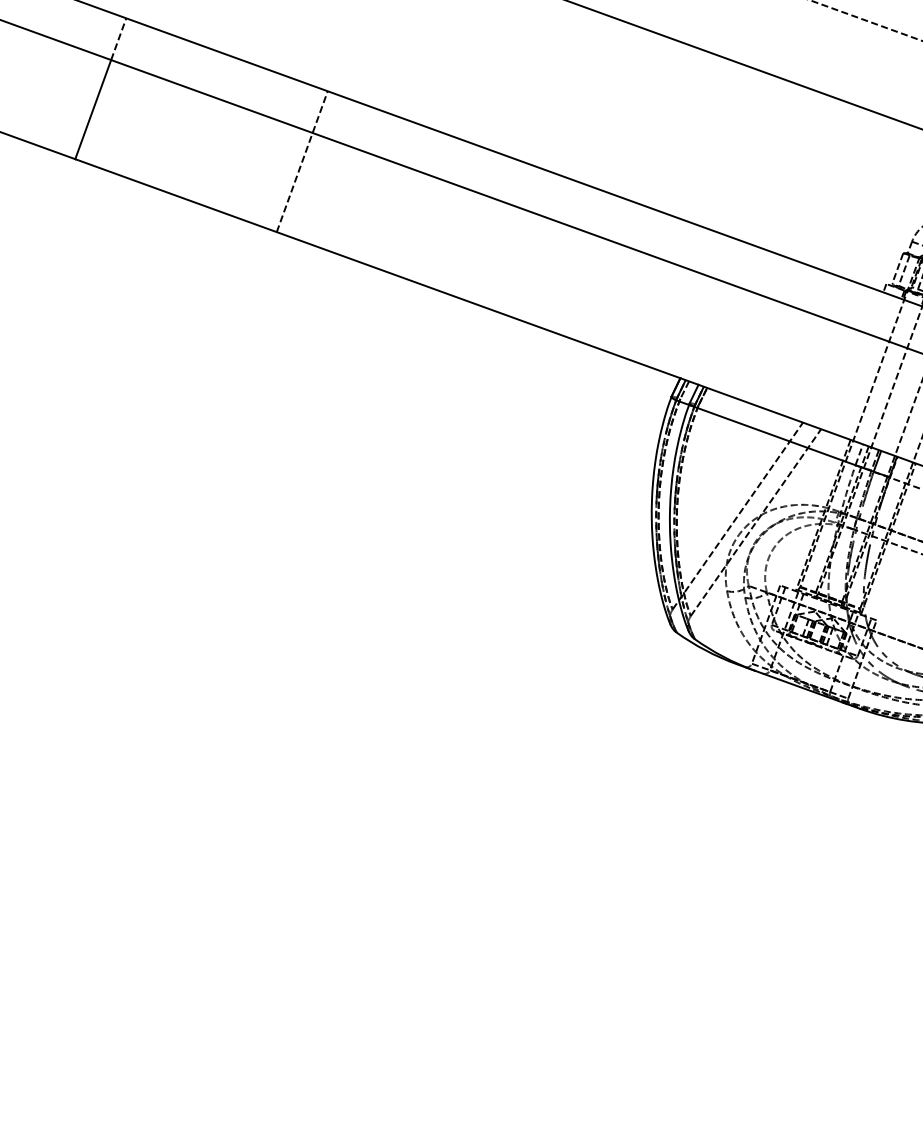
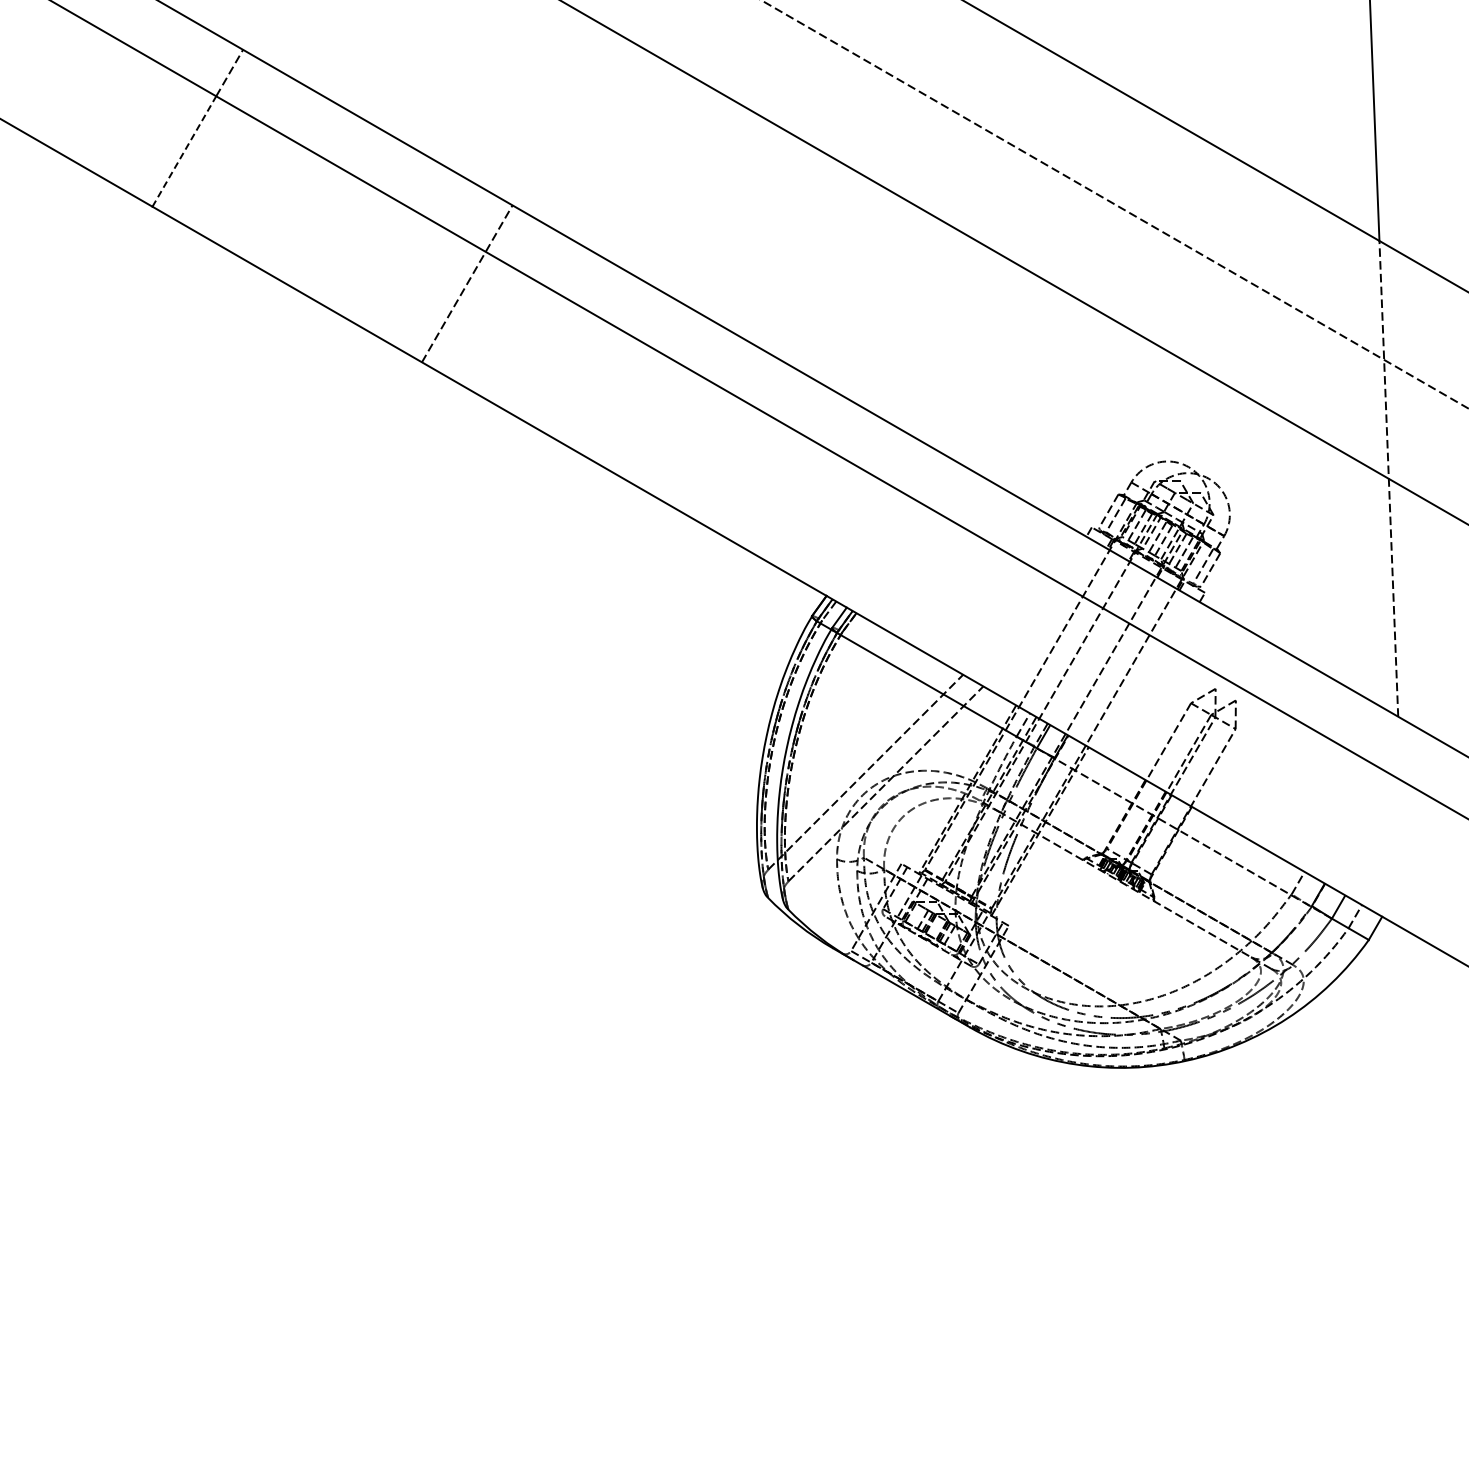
line: (93, 109) -> (184, 151), solid -> dashed
line: (301, 161) -> (466, 283), moved

